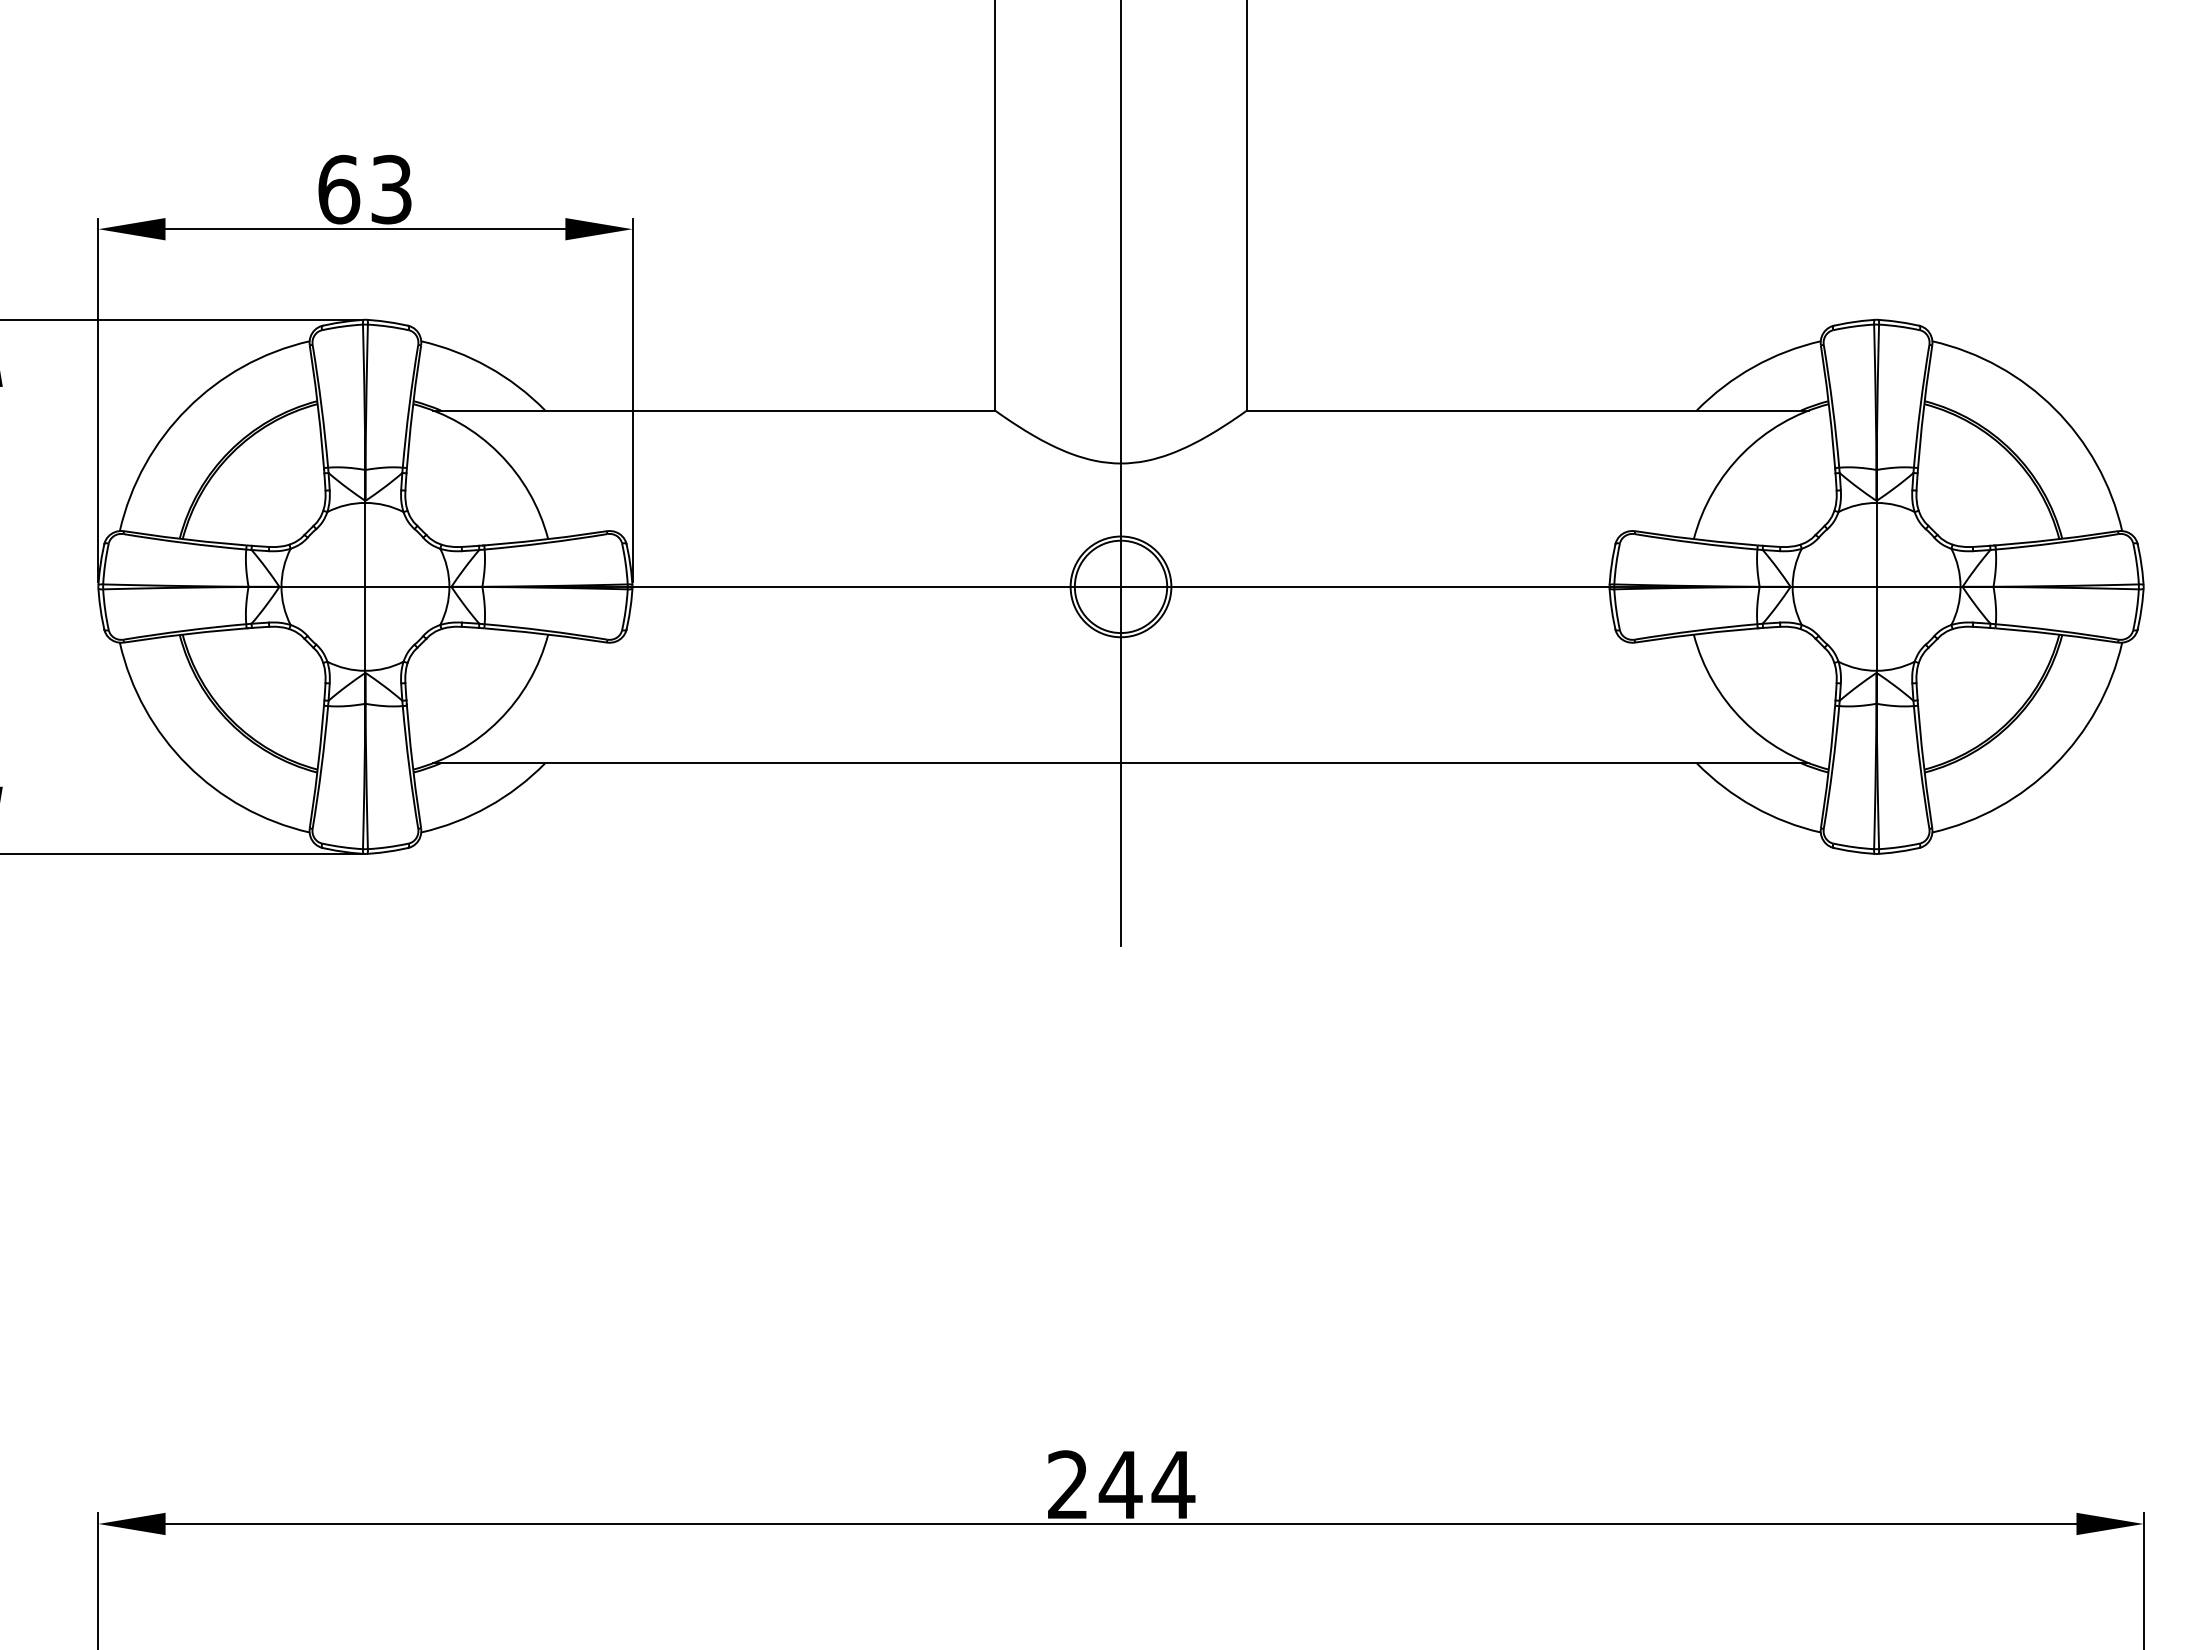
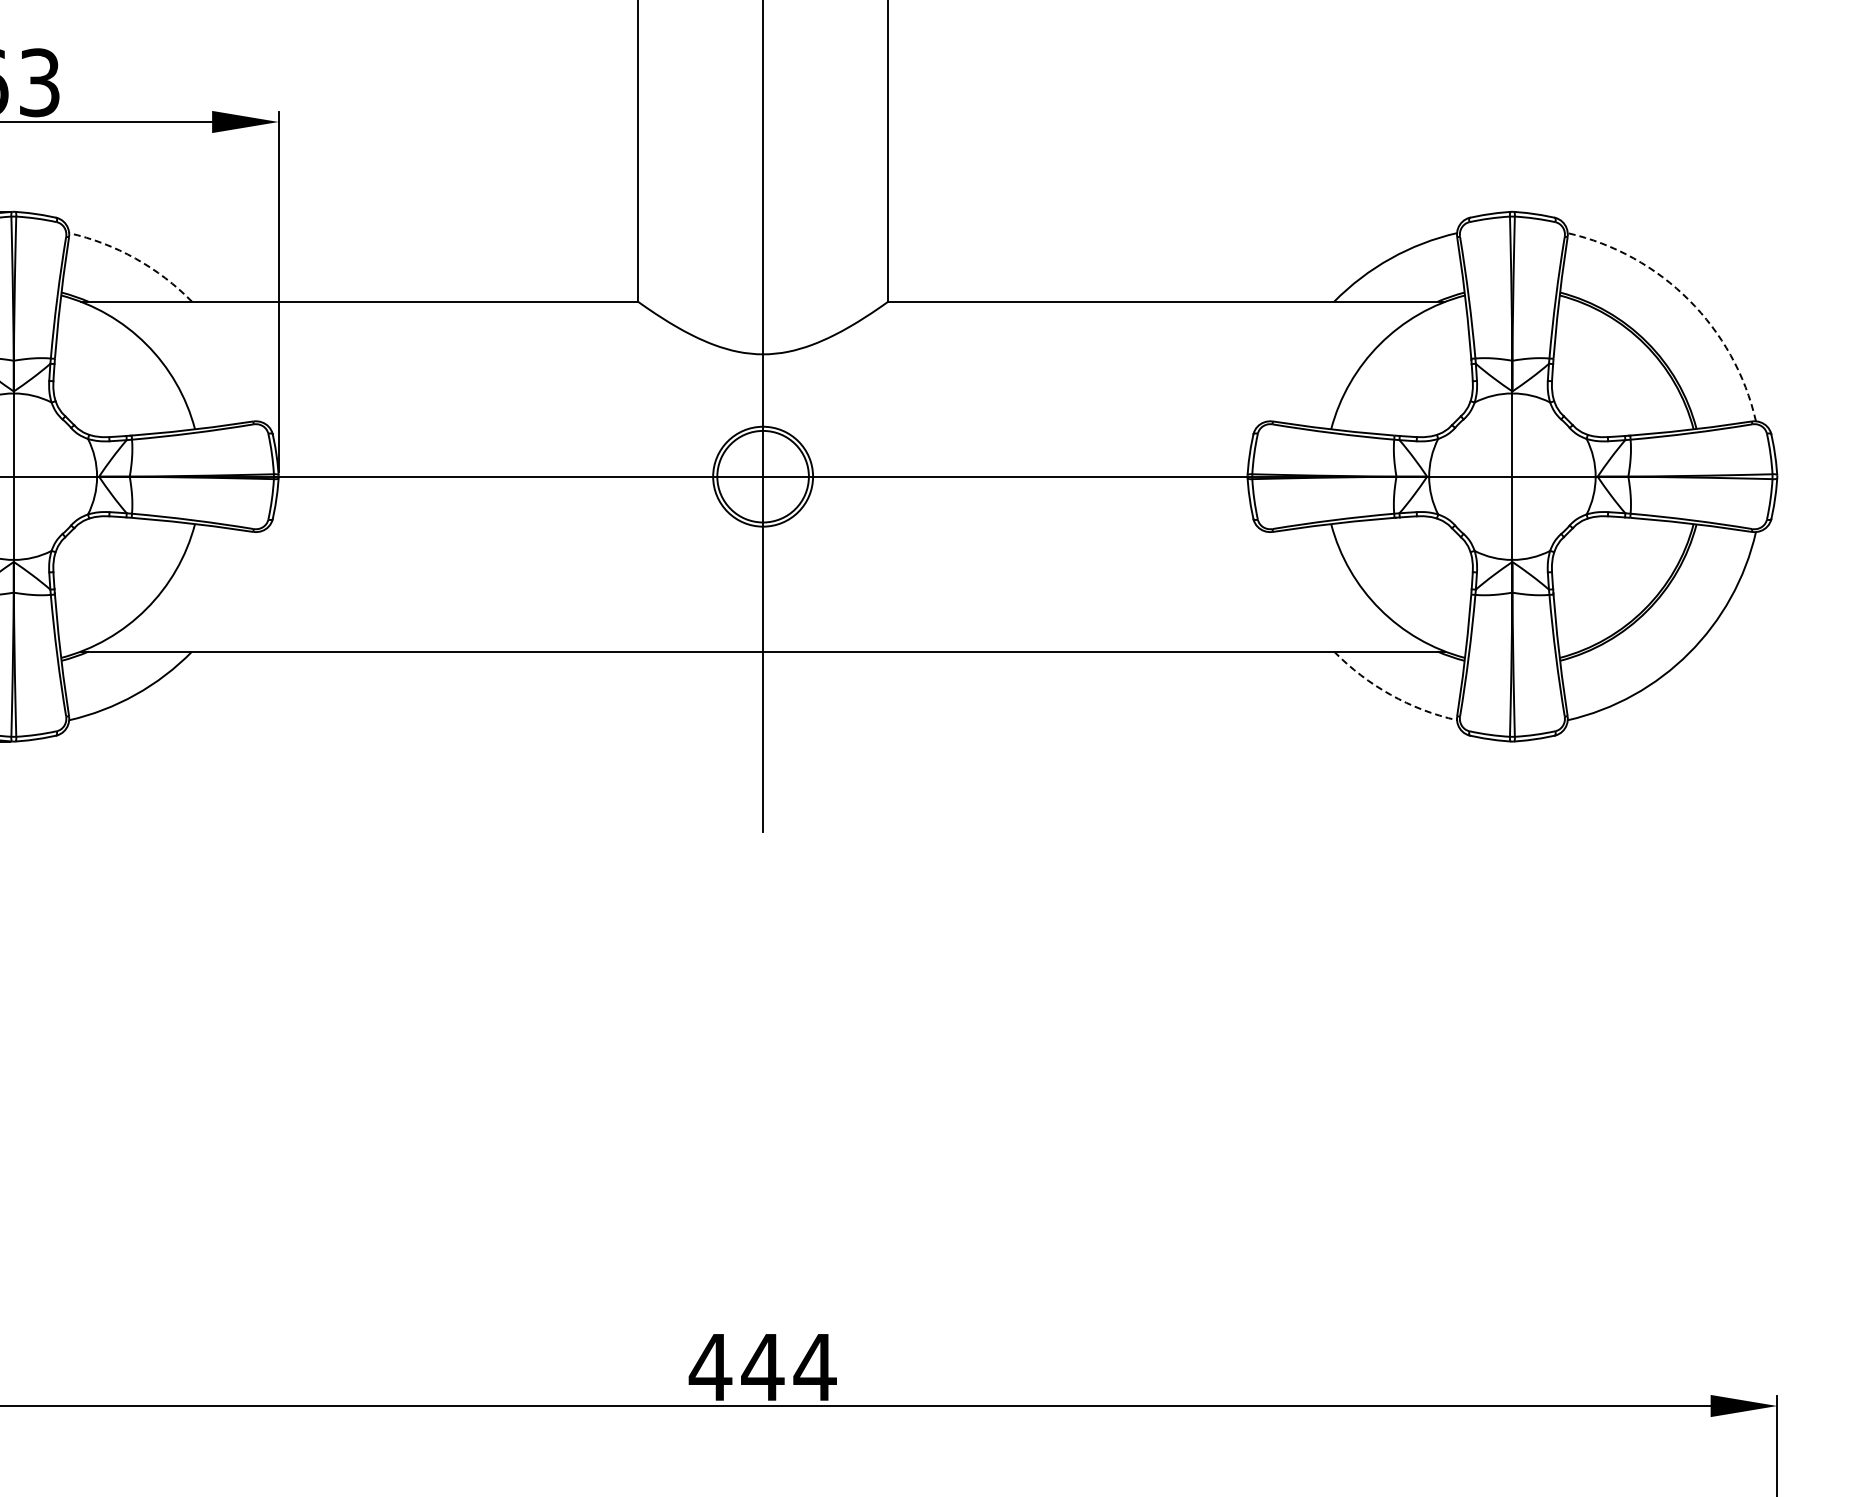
arc: (488, 366) -> (135, 258), solid -> dashed
arc: (2054, 408) -> (1688, 299), solid -> dashed
arc: (1753, 806) -> (1390, 694), solid -> dashed
text: (1067, 1484) -> (710, 1366), 244 -> 444

